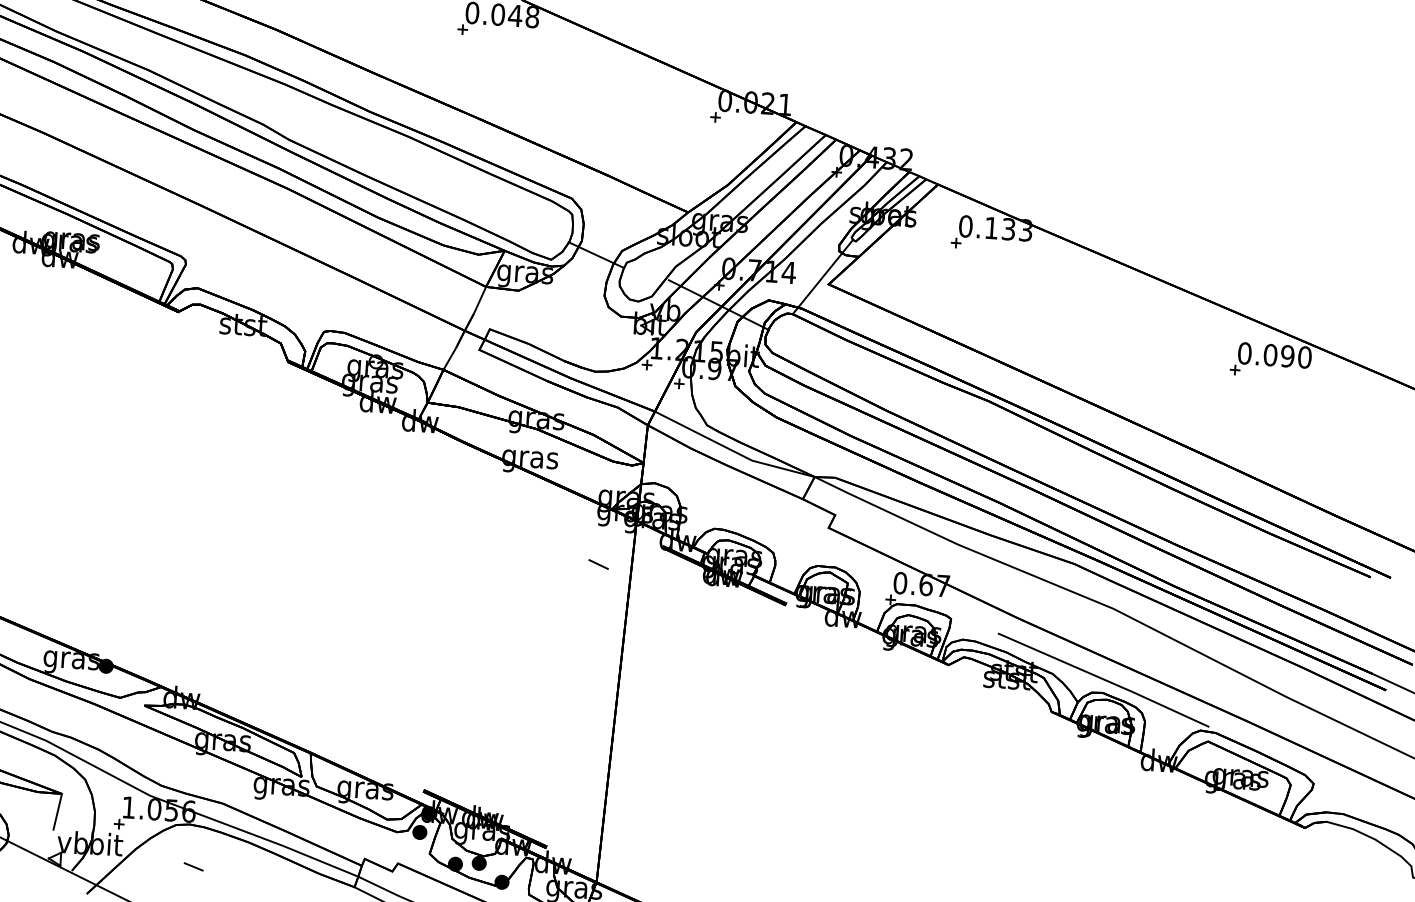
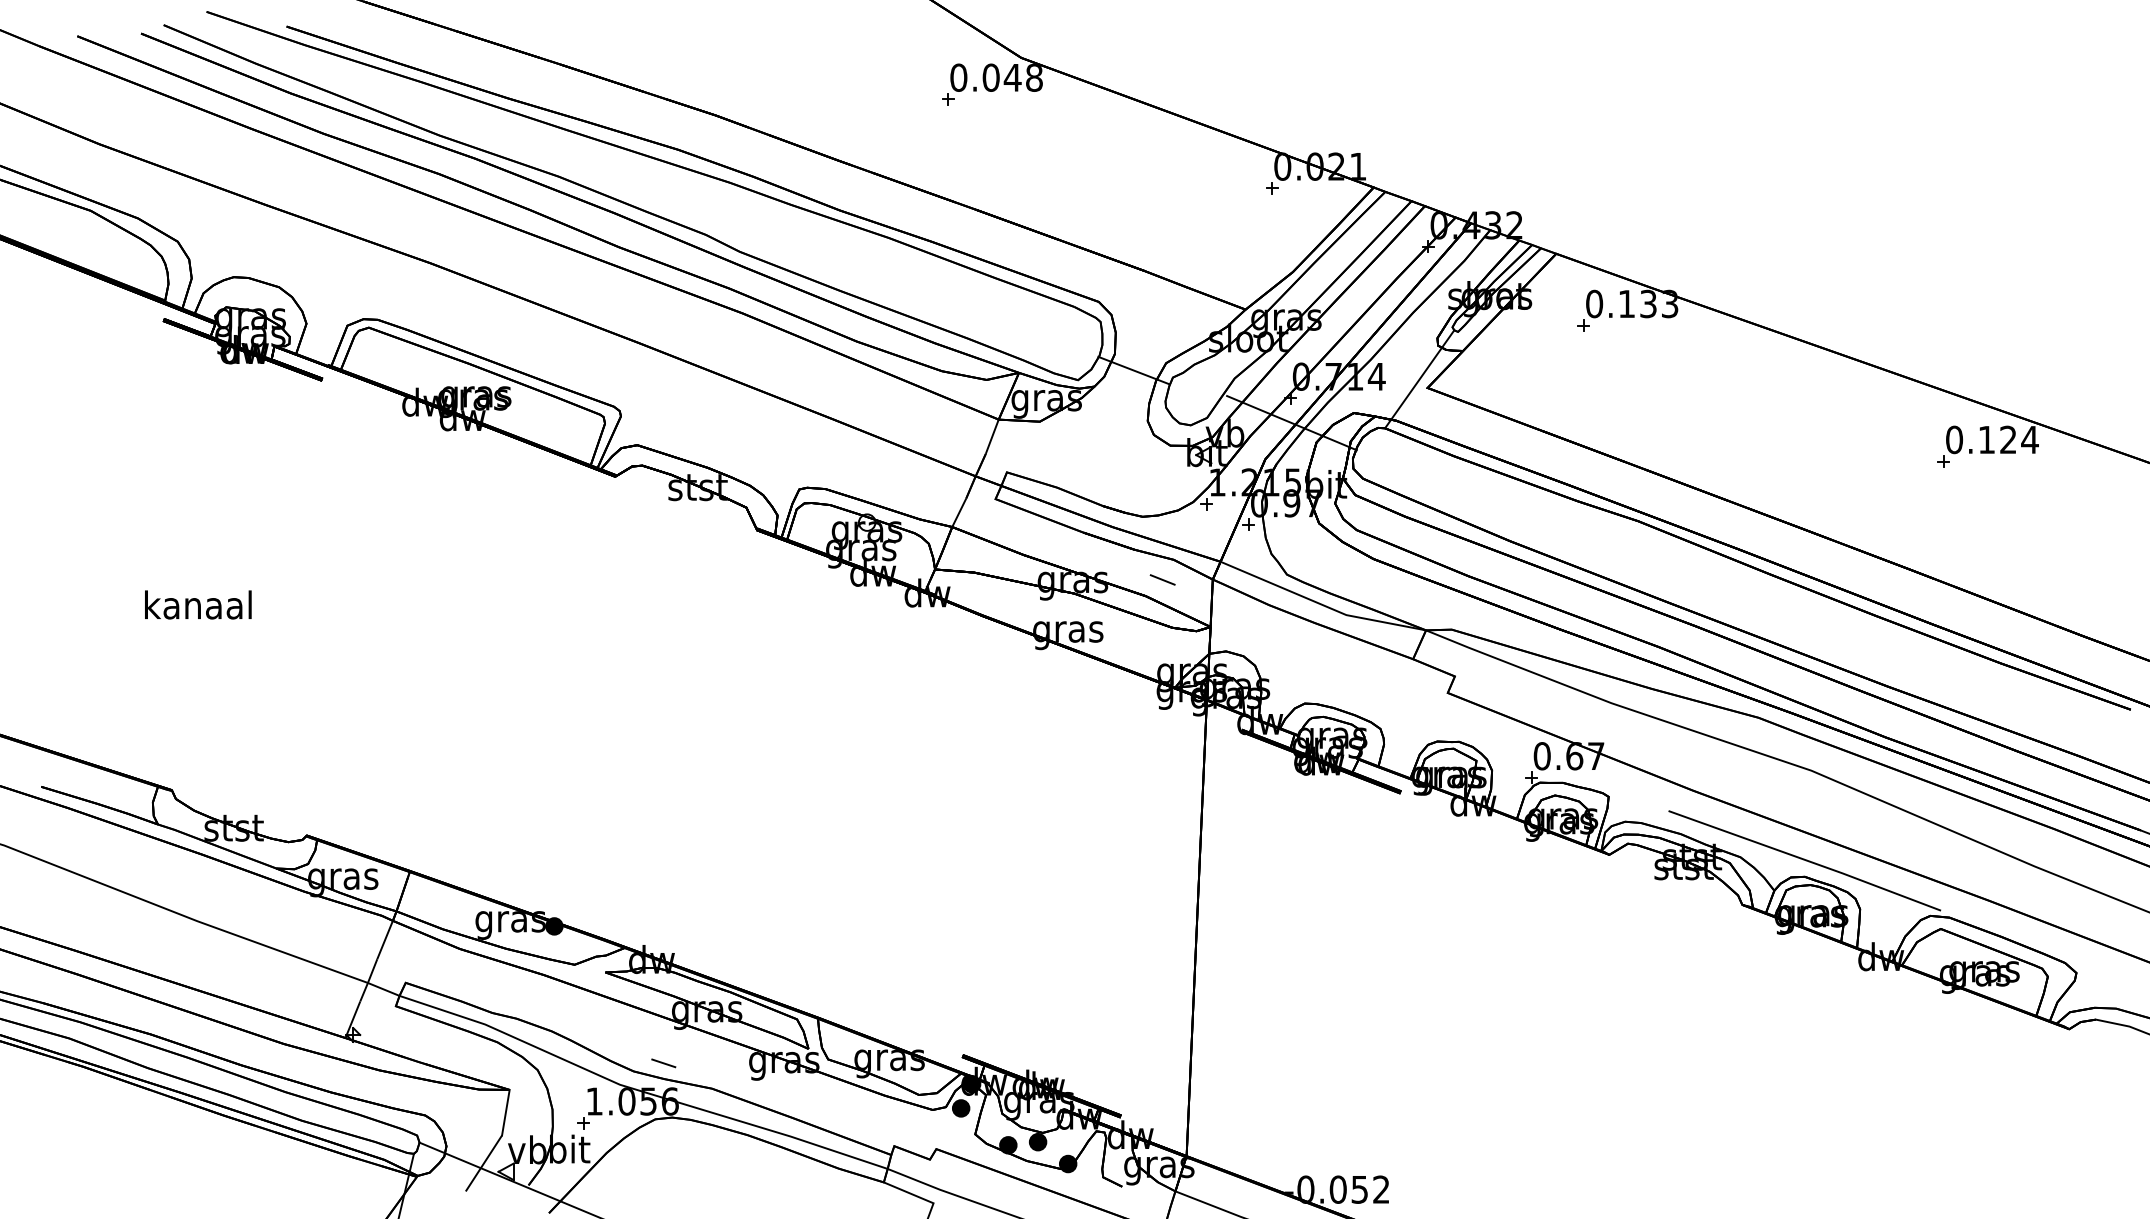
text: (1287, 356) -> (2008, 439), 0.090 -> 0.124
line: (598, 564) -> (1162, 579), moved
line: (37, 851) -> (483, 1163), added
line: (193, 867) -> (663, 1063), moved

